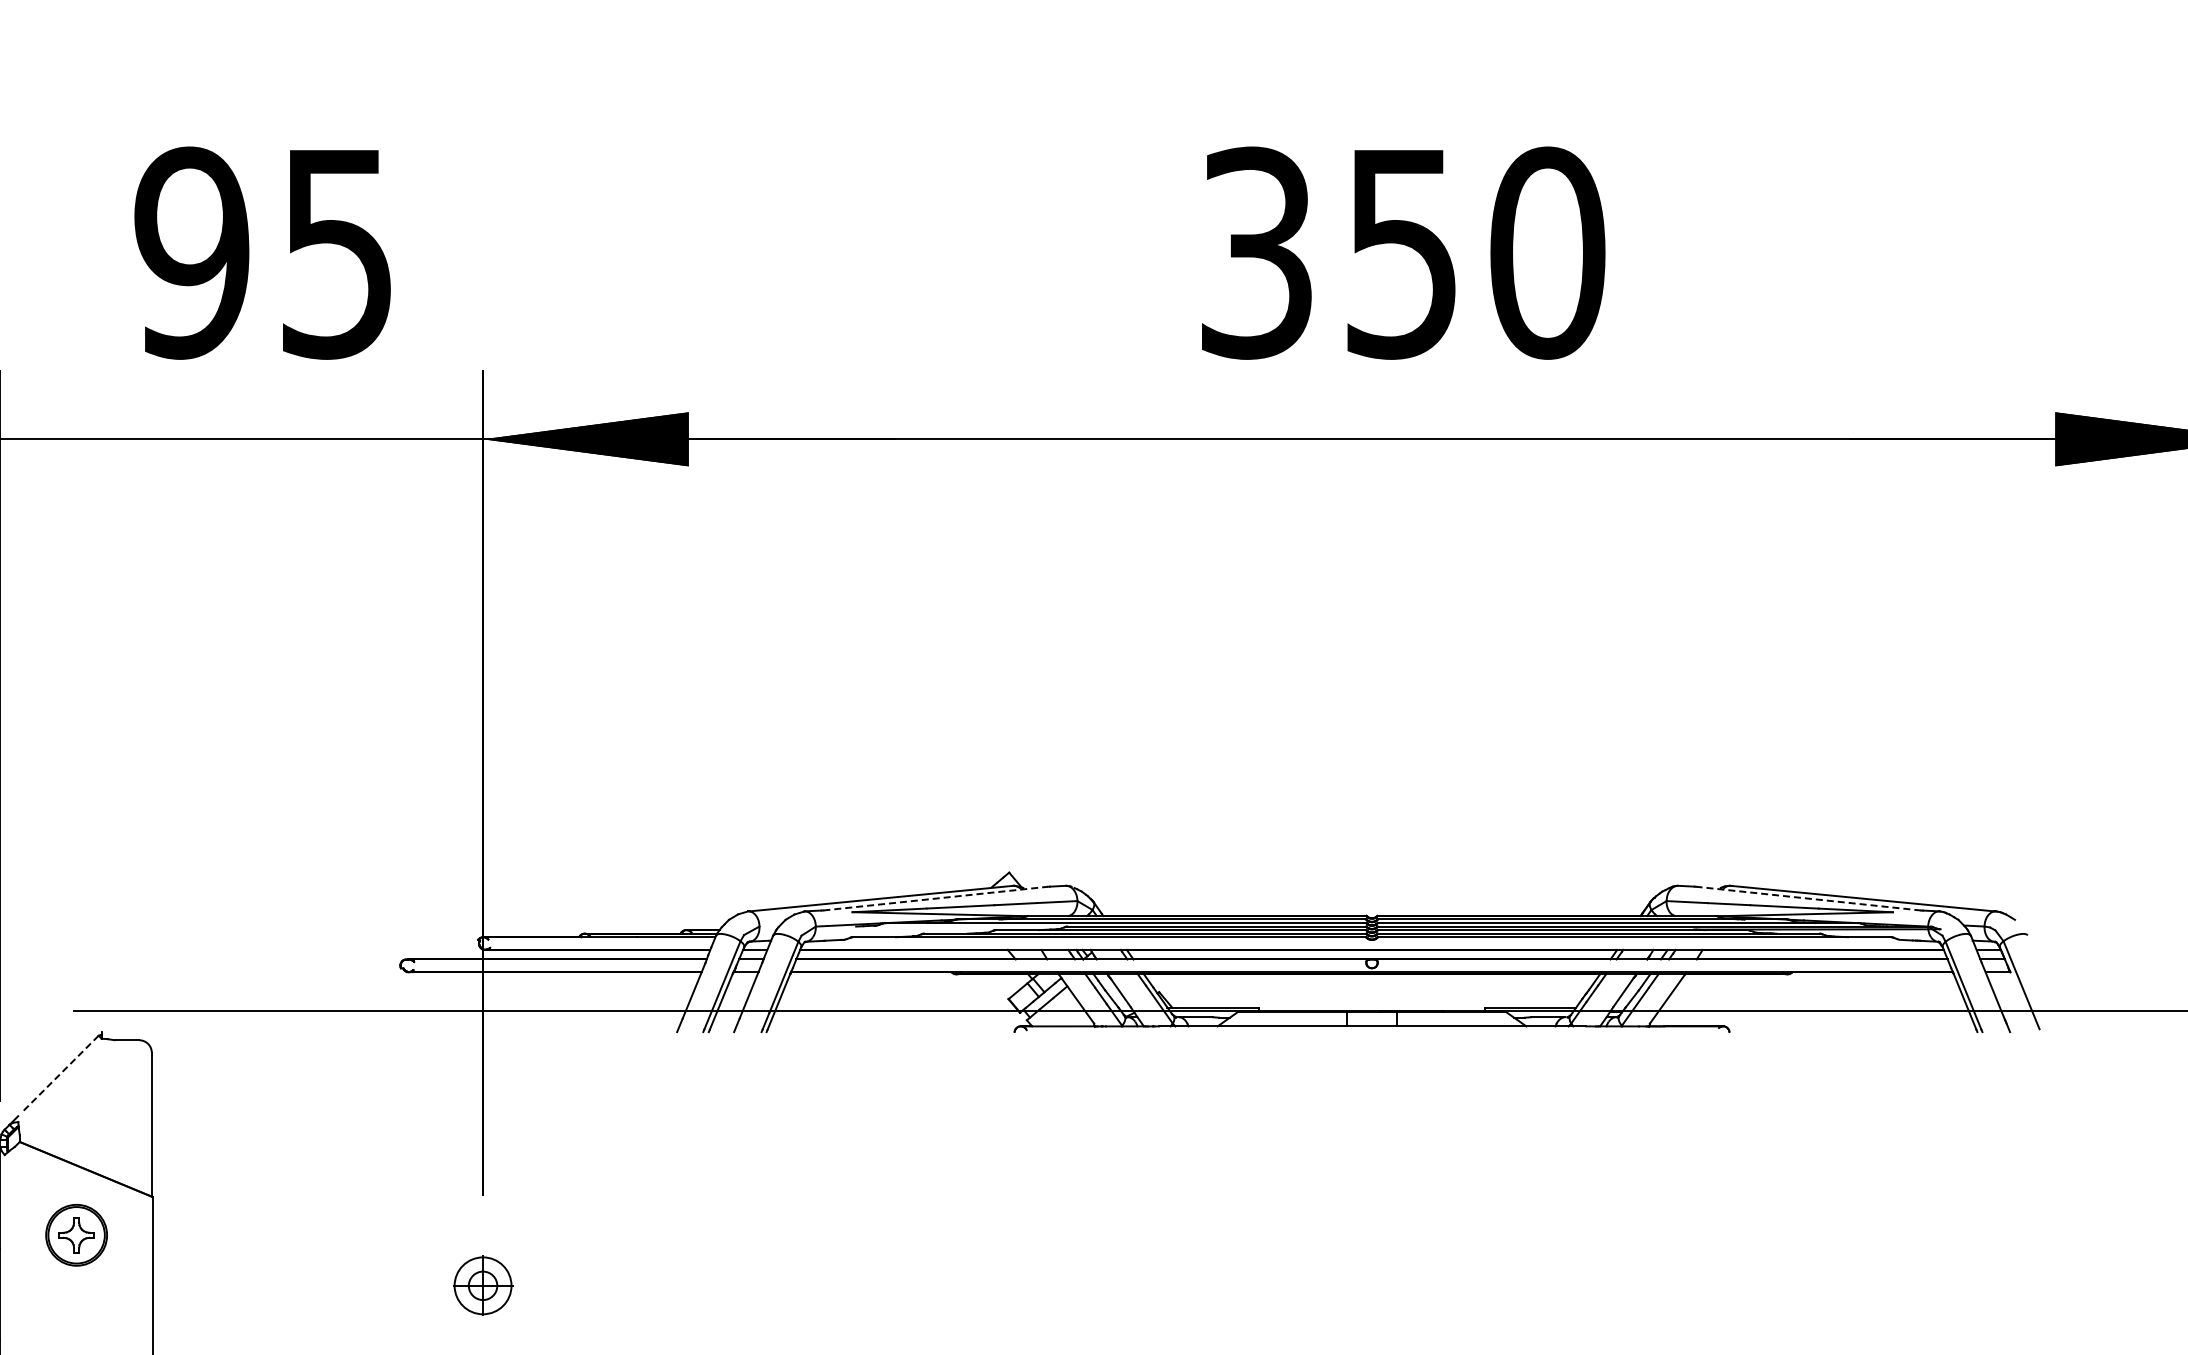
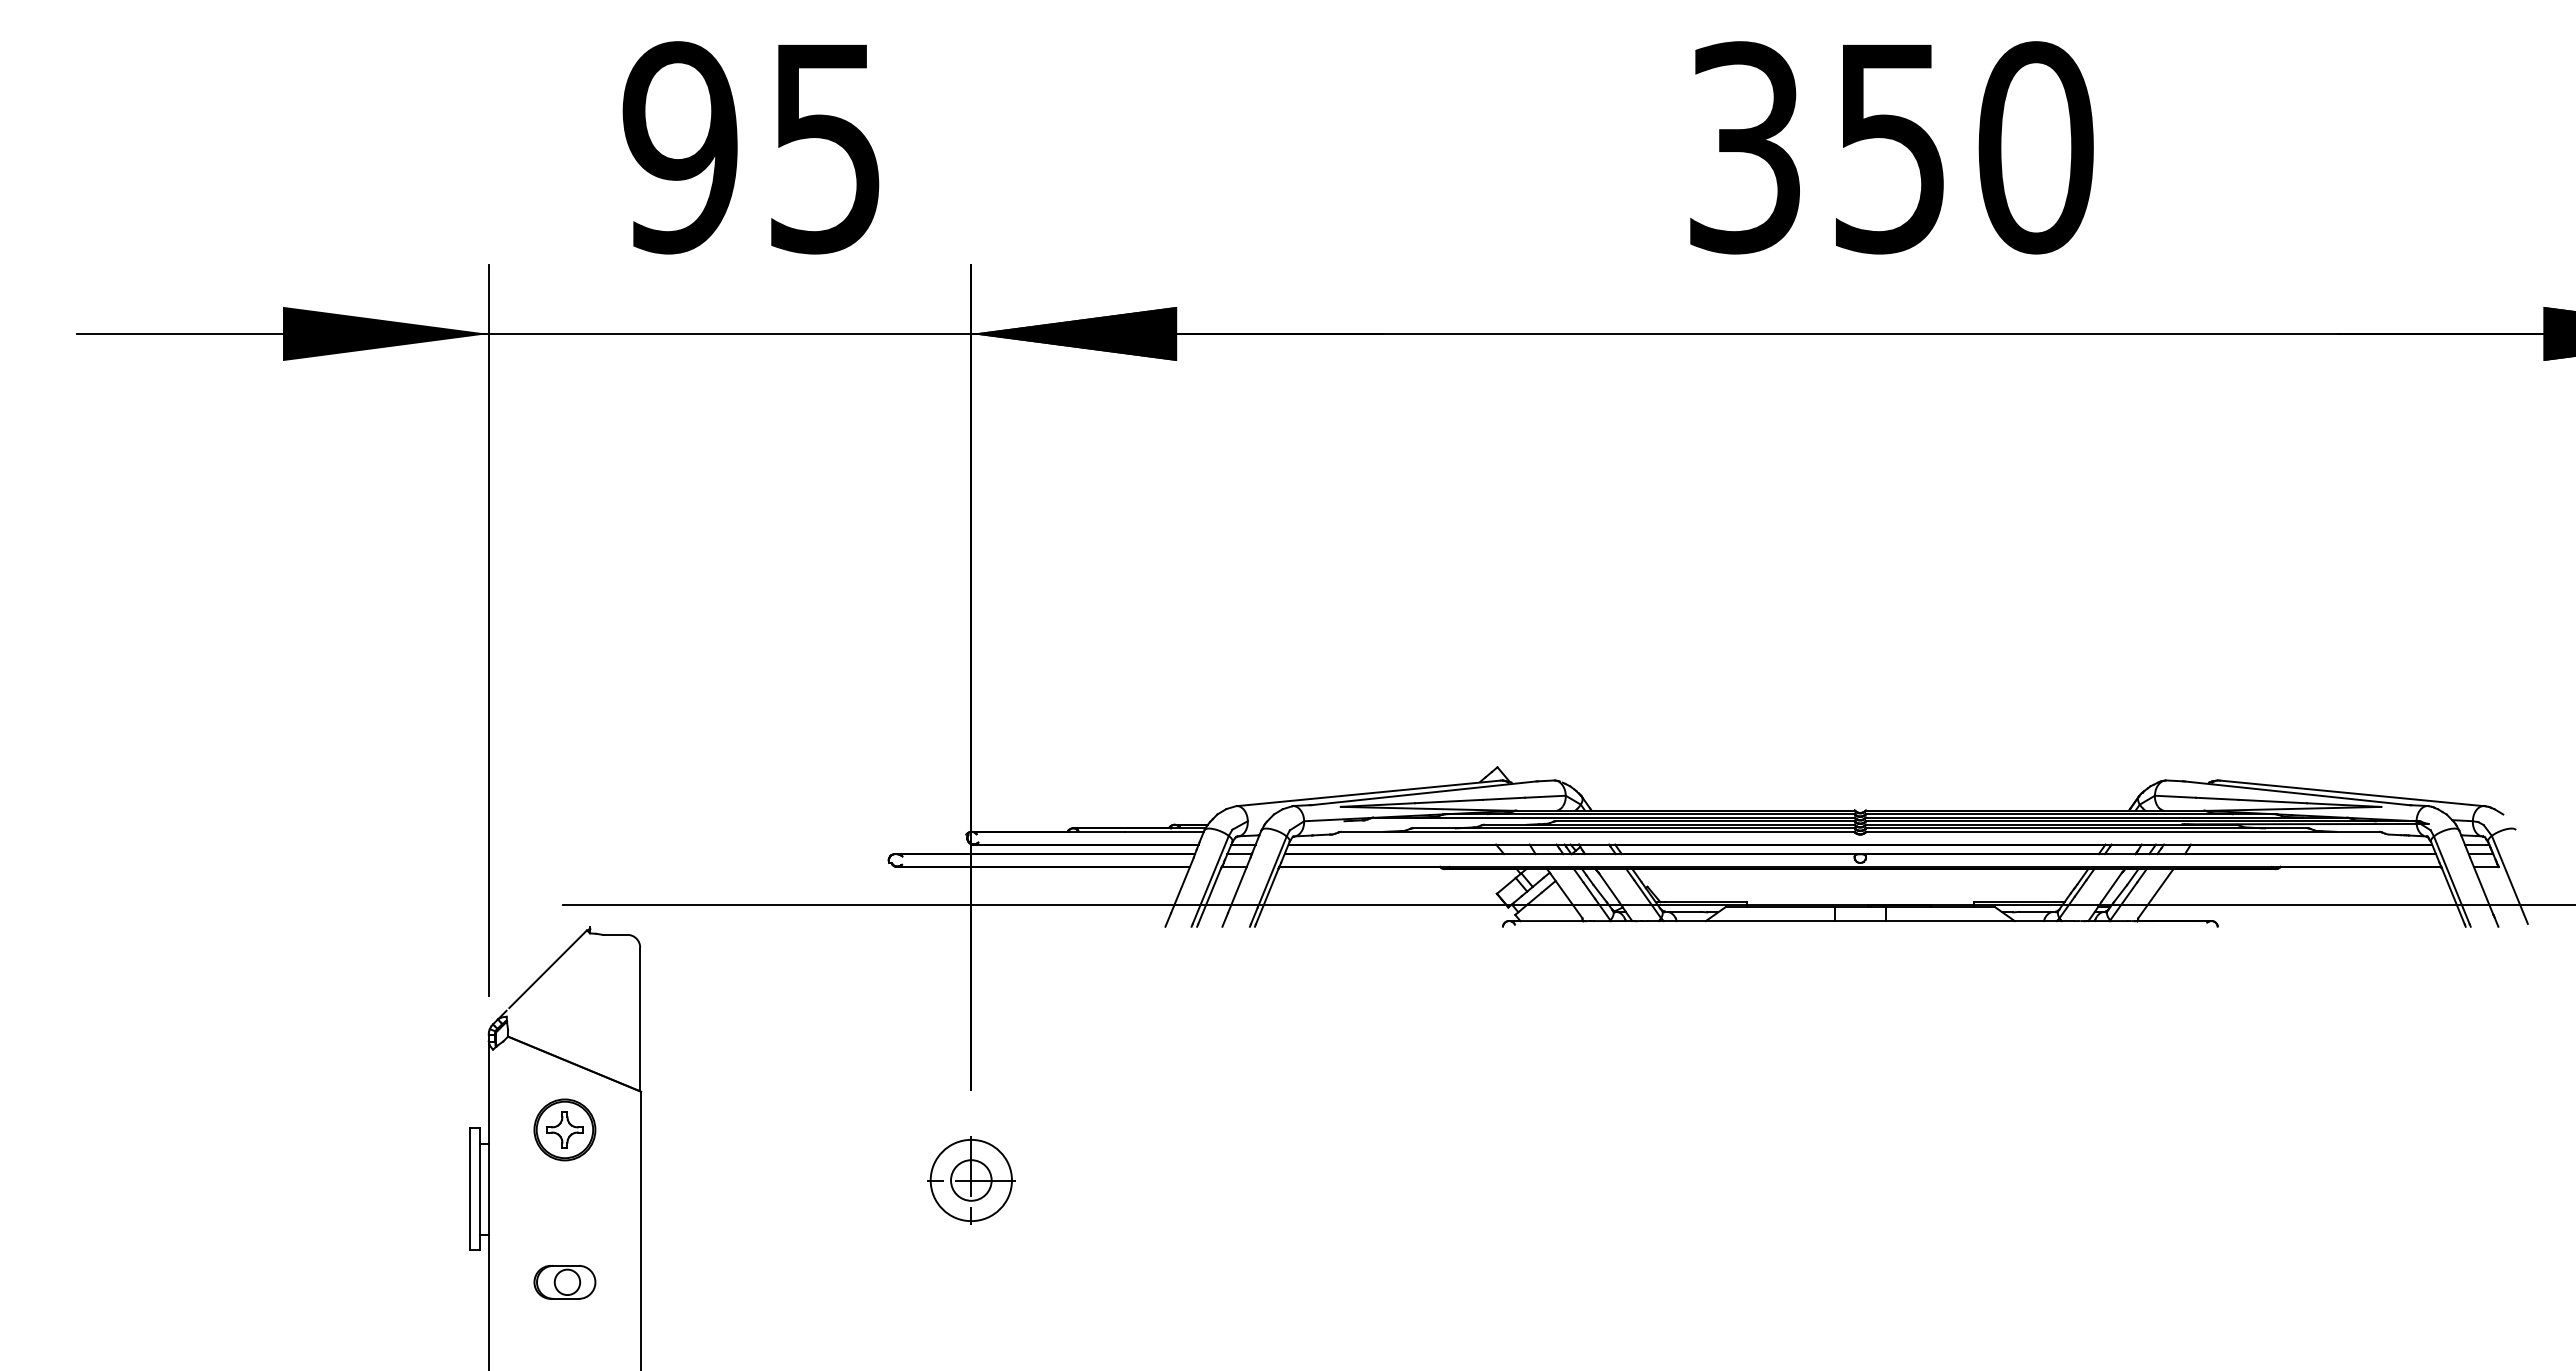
line: (936, 898) -> (1424, 793), dashed -> solid
line: (1809, 898) -> (2297, 793), dashed -> solid
line: (60, 1074) -> (548, 969), dashed -> solid
part: (483, 1285) -> (971, 1180), size x1.43

